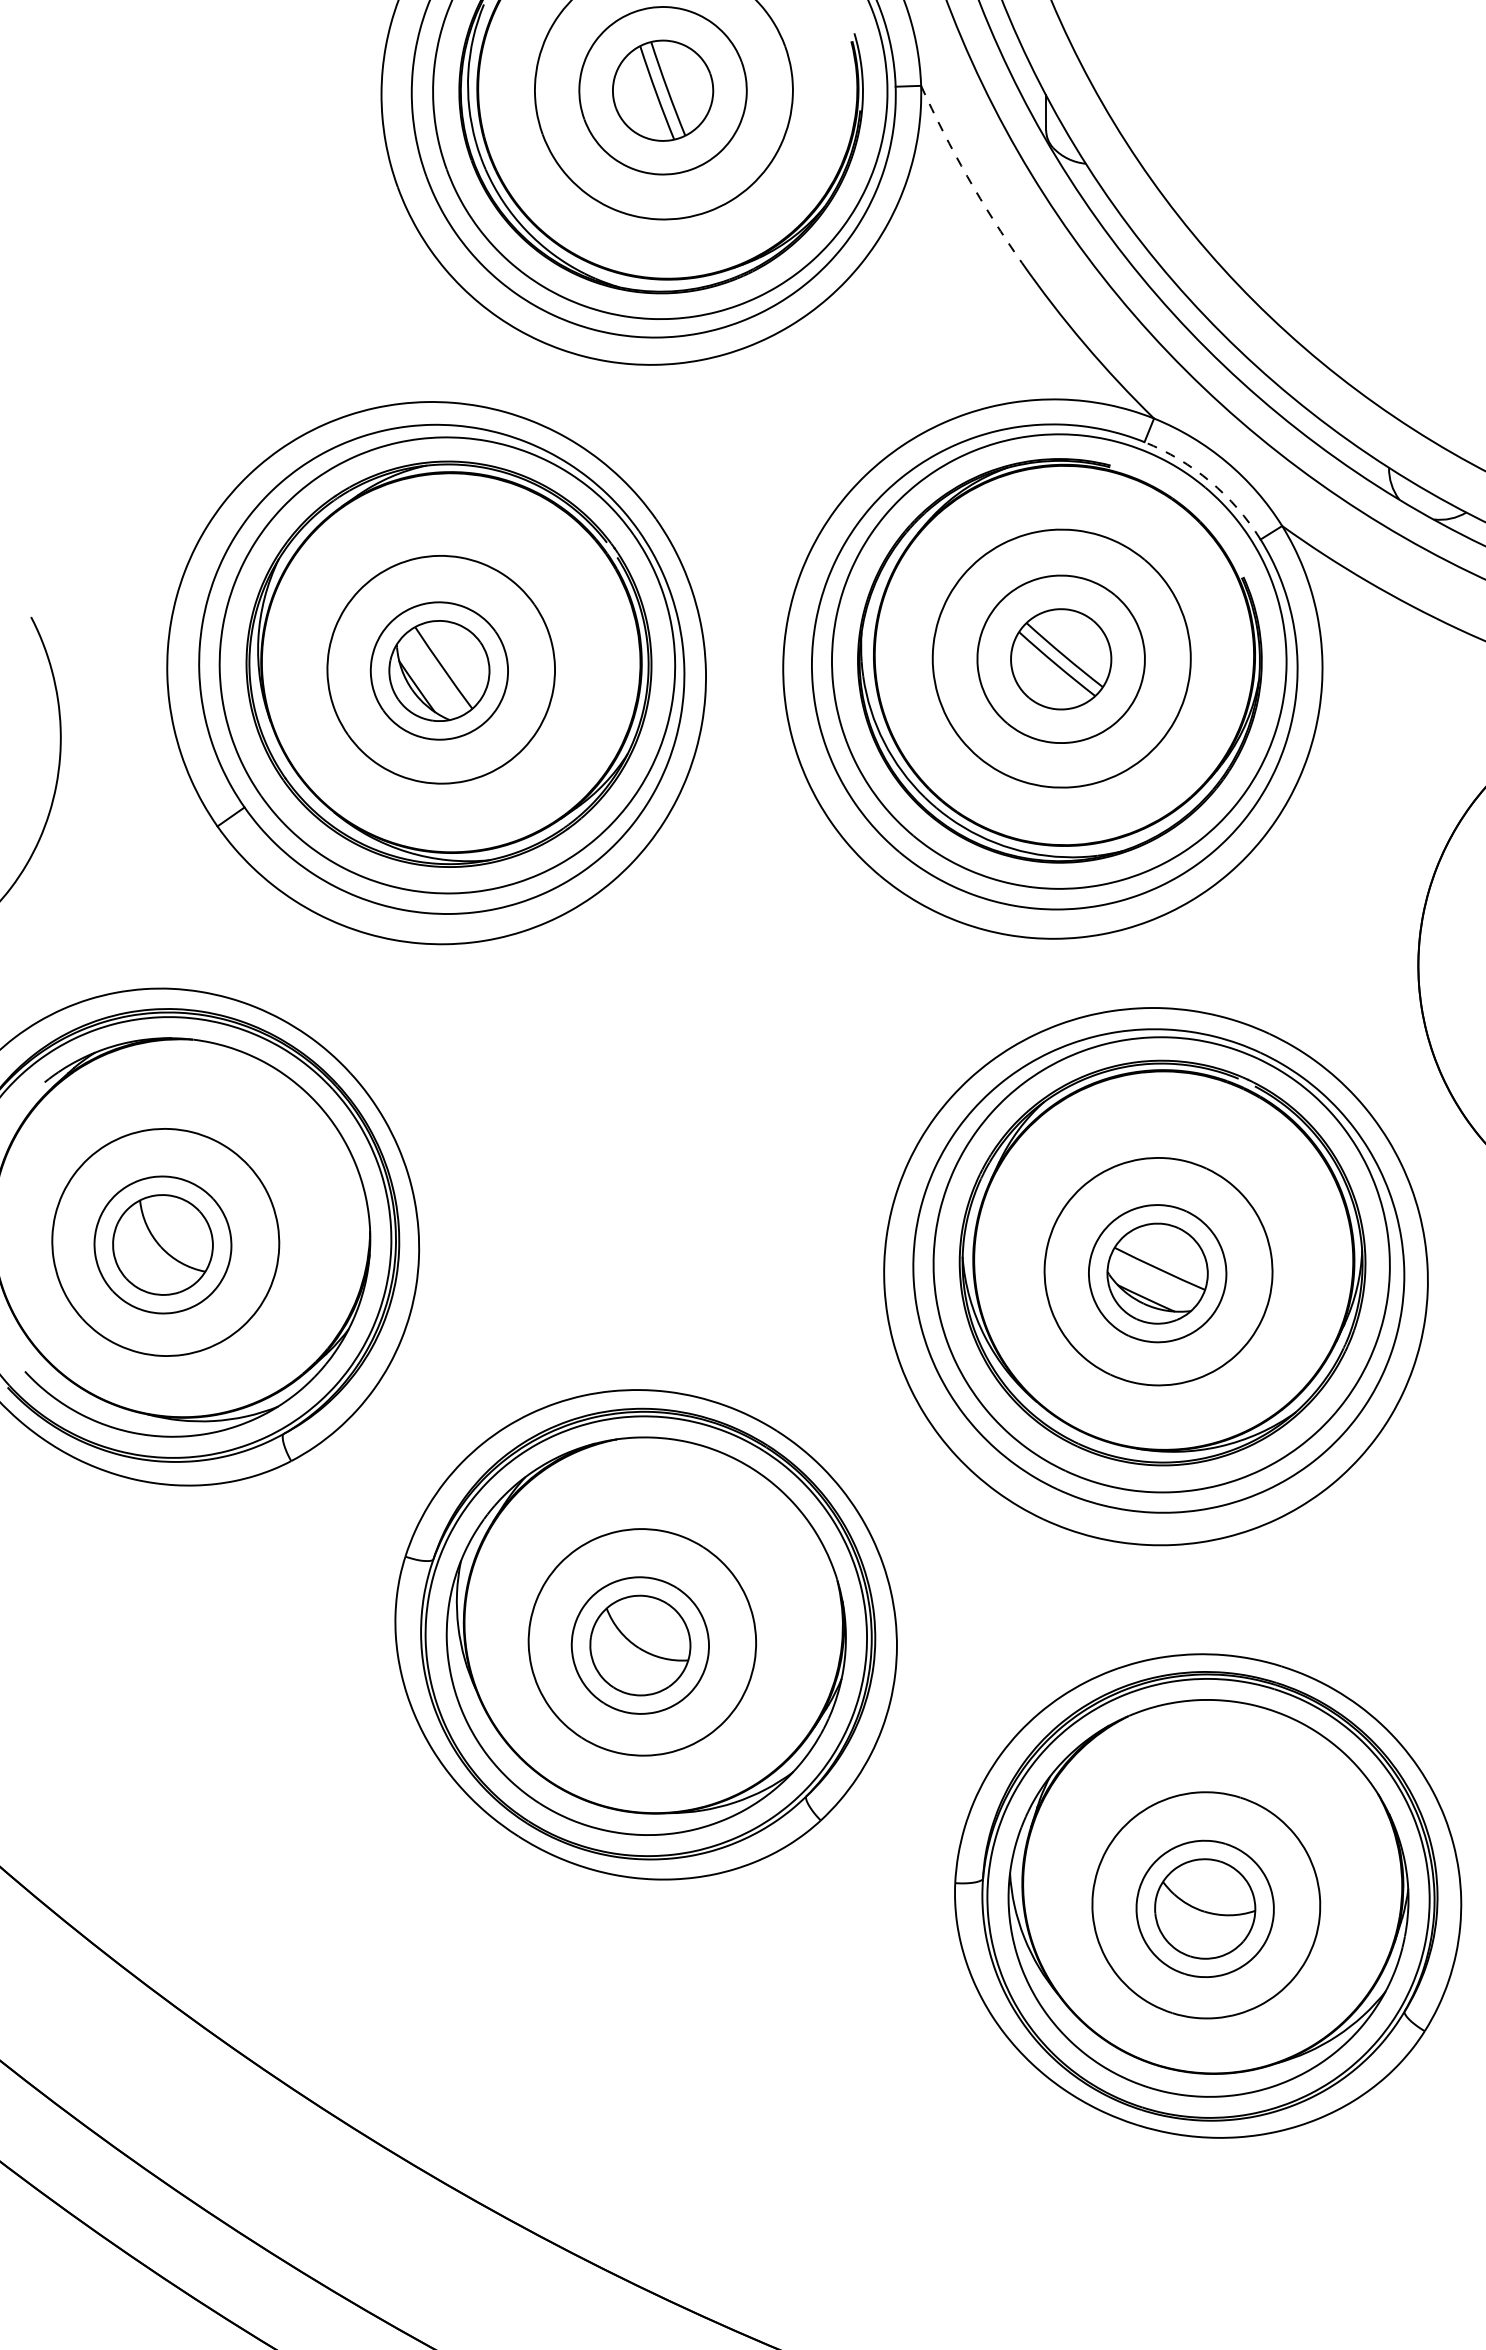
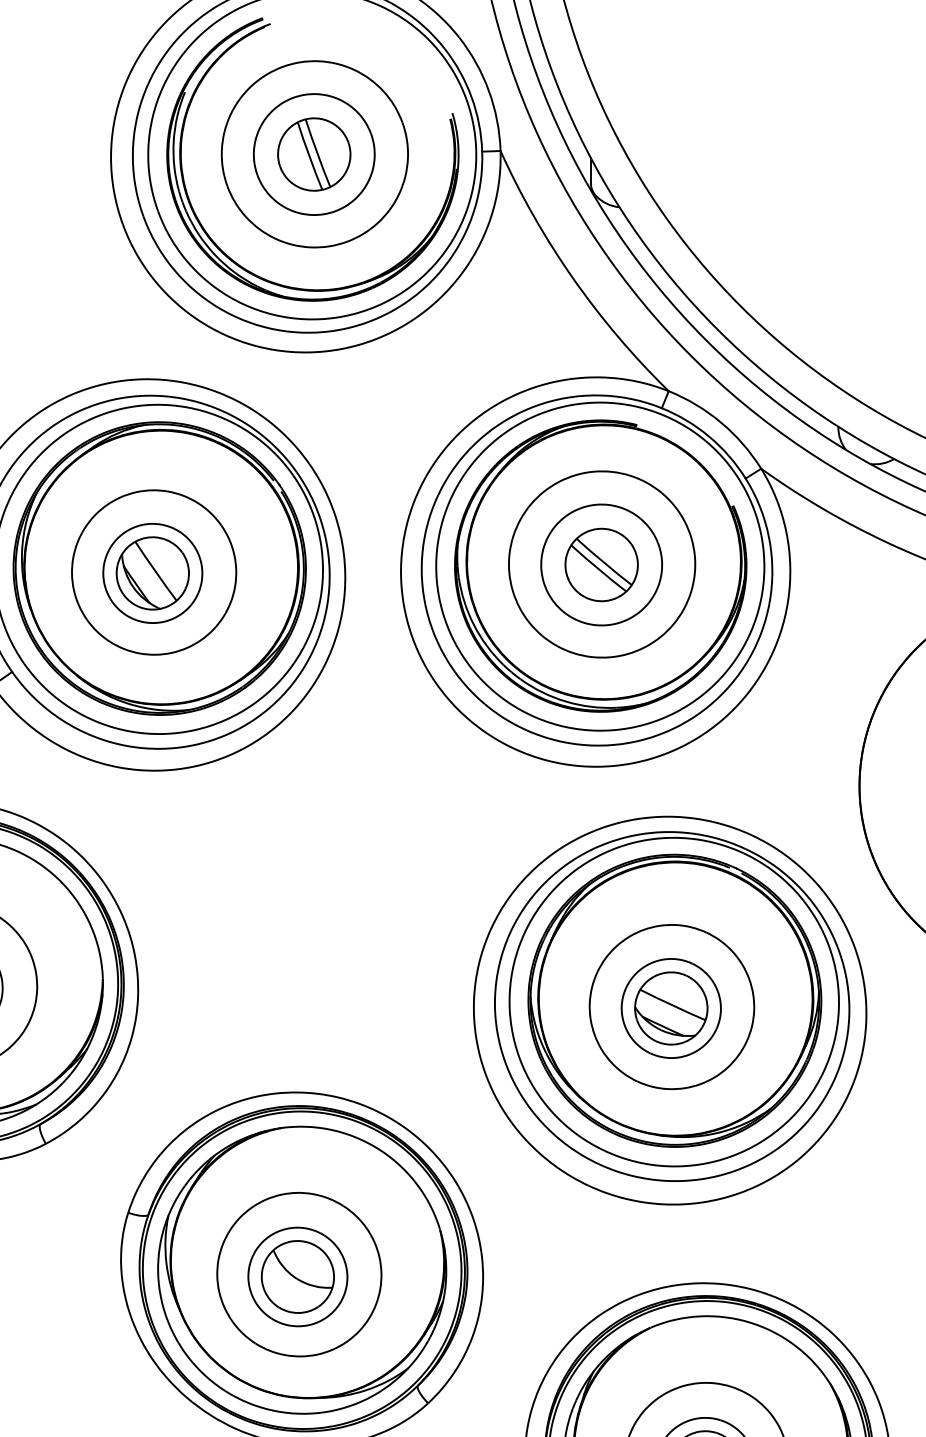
arc: (967, 176) -> (534, 216), dashed -> solid
arc: (1210, 481) -> (709, 436), dashed -> solid

